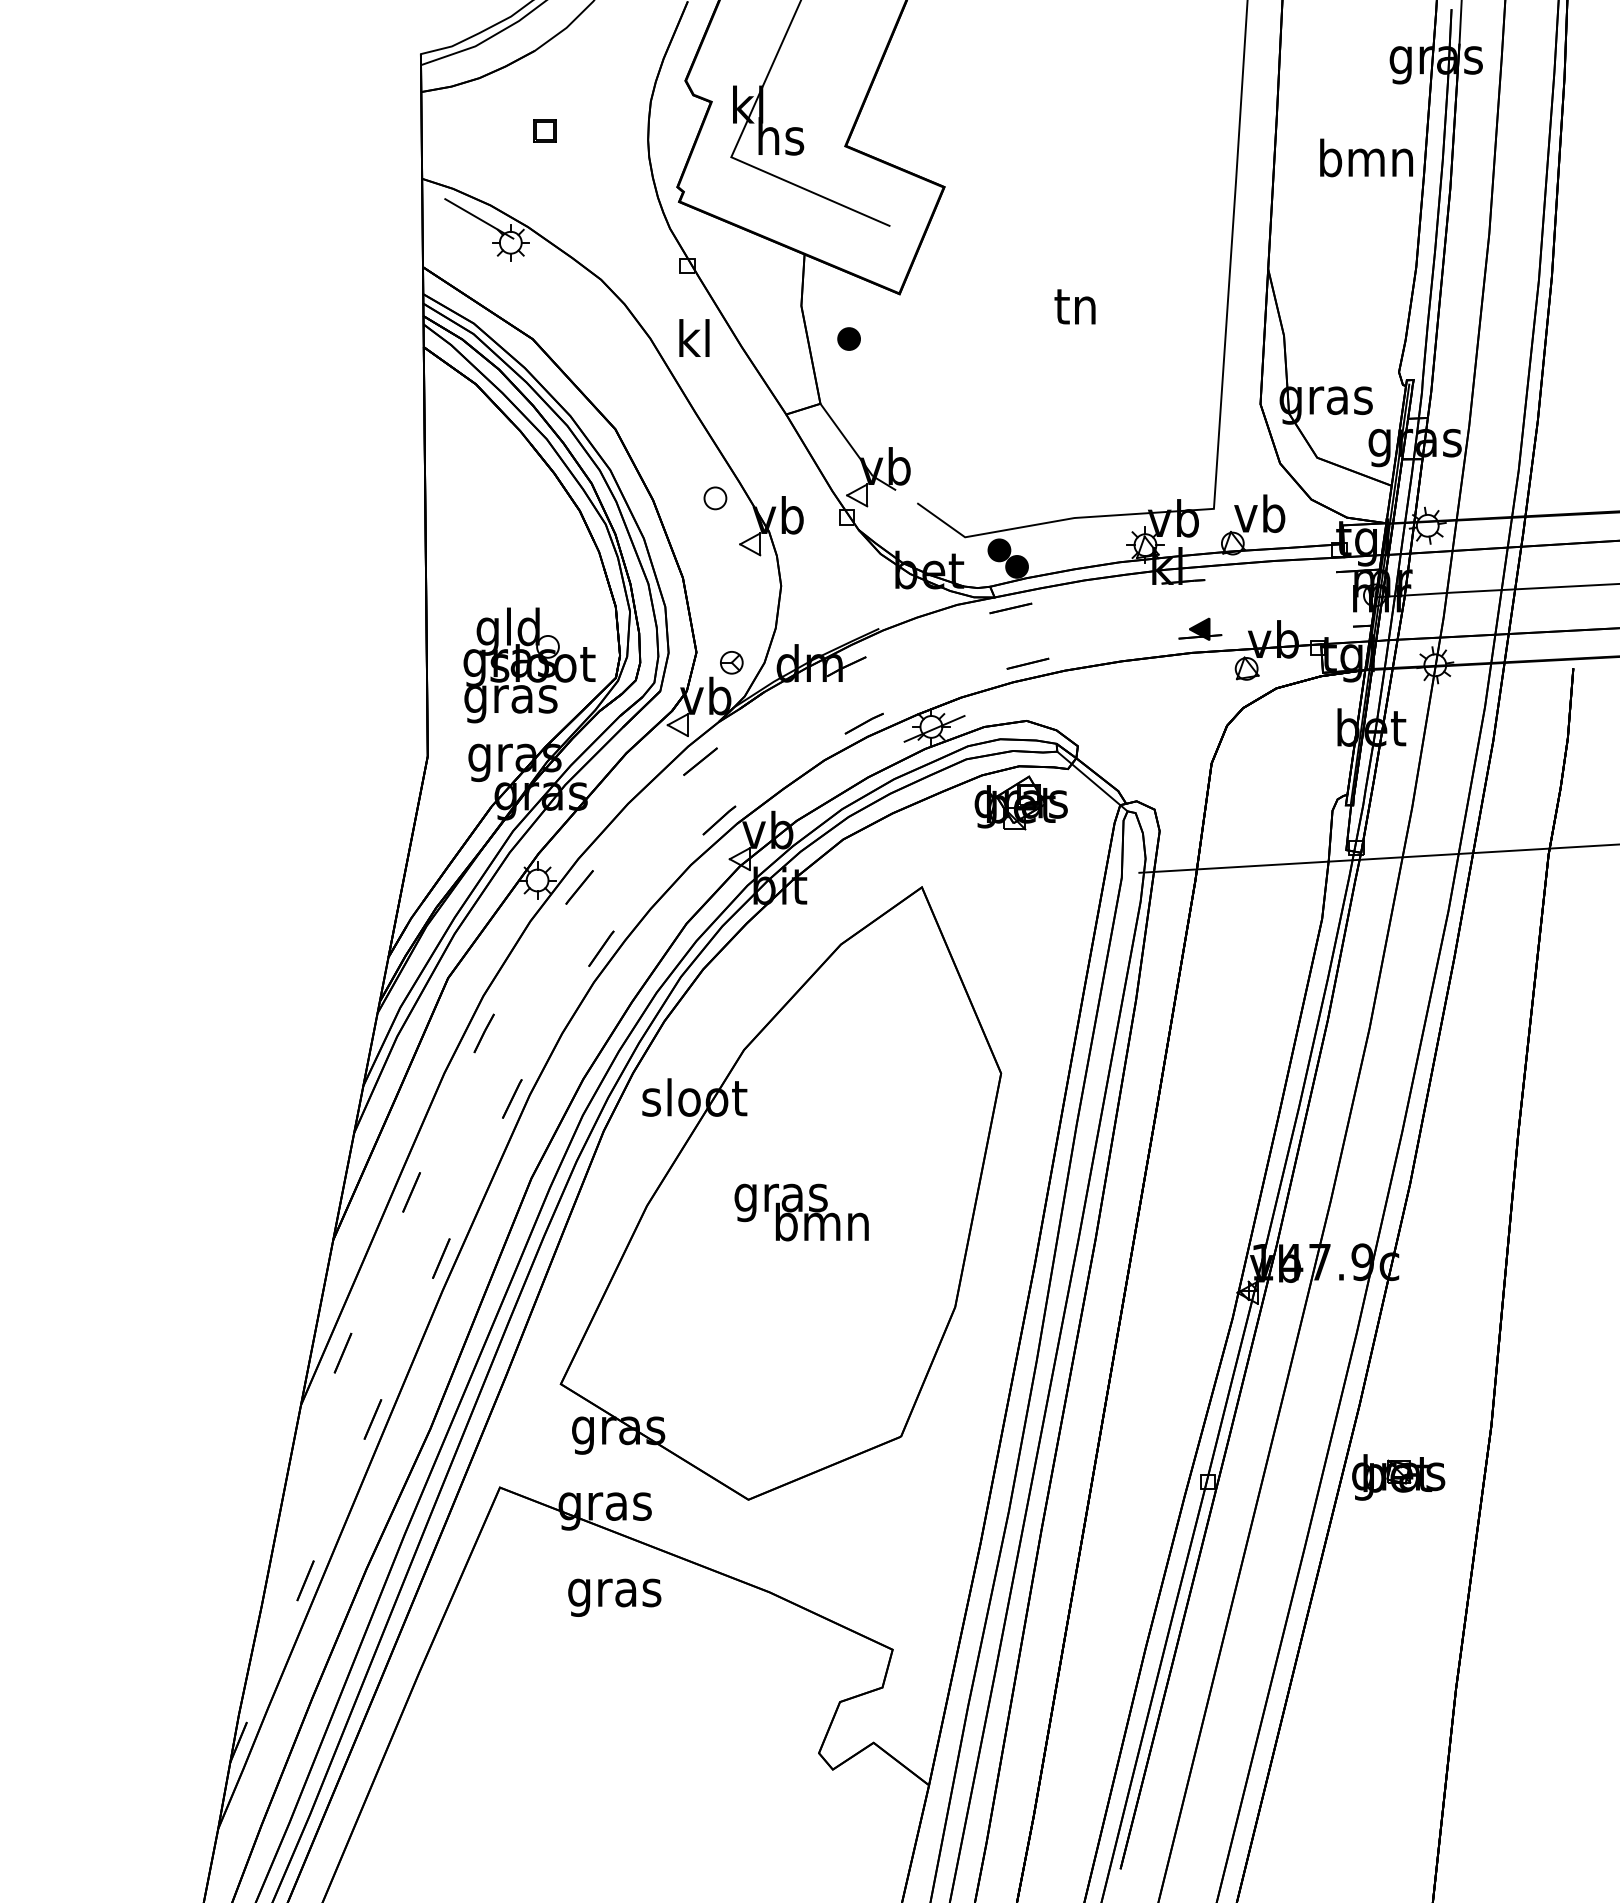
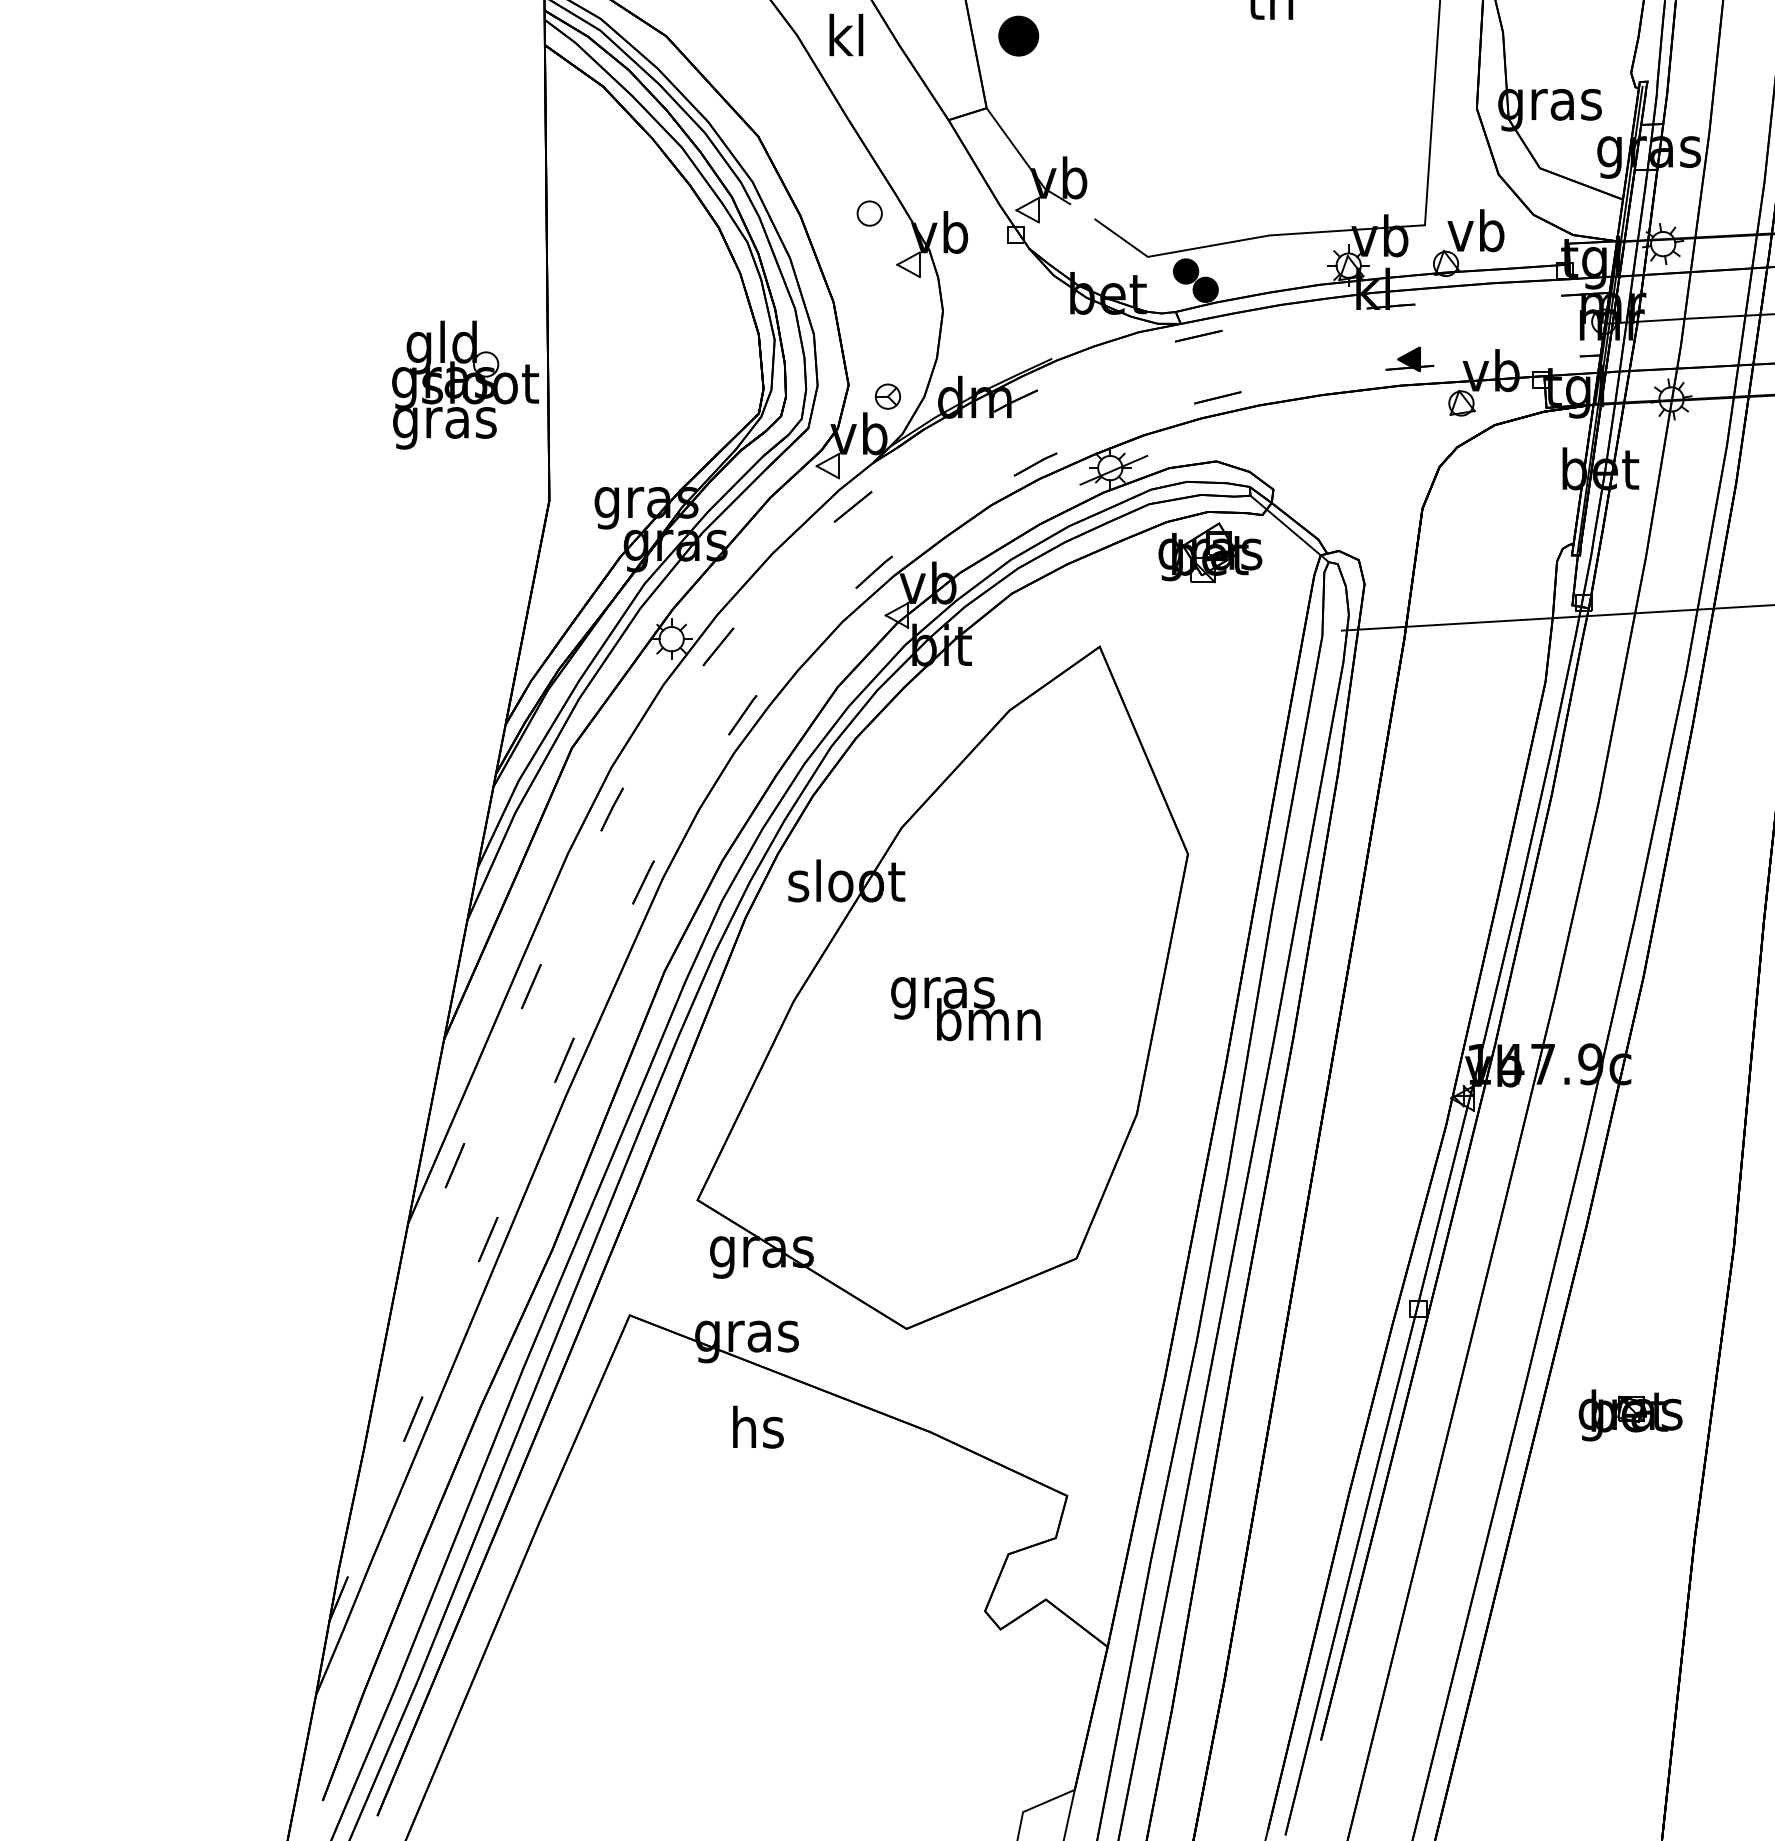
part: (848, 338) -> (1017, 35), size x1.6
part: (529, 665) -> (465, 385), moved
part: (1398, 1477) -> (1630, 1415), moved
text: (614, 1592) -> (757, 1432), gras -> hs

